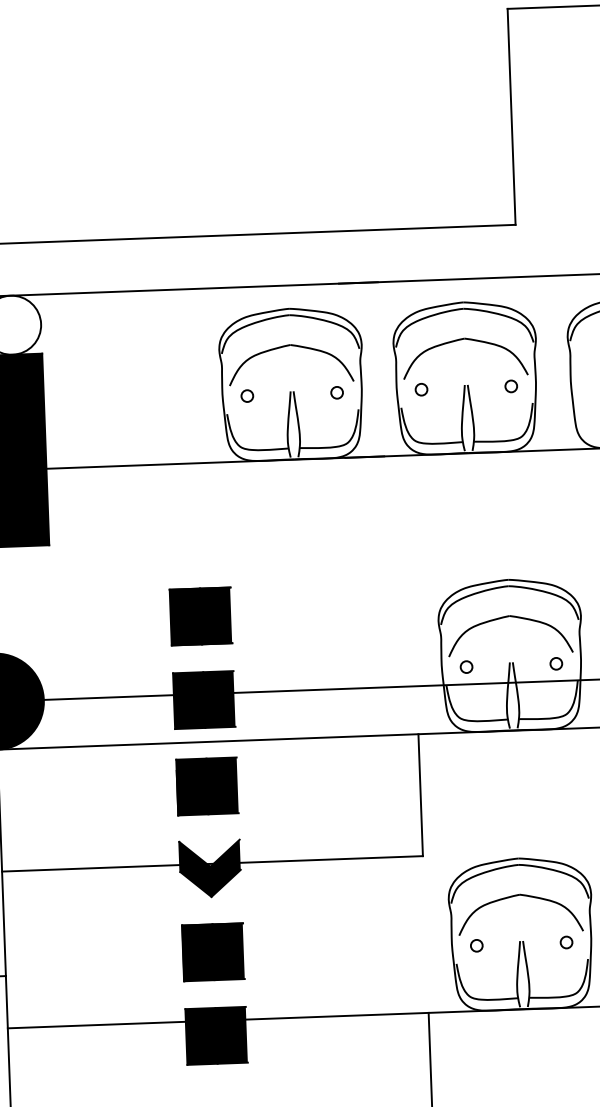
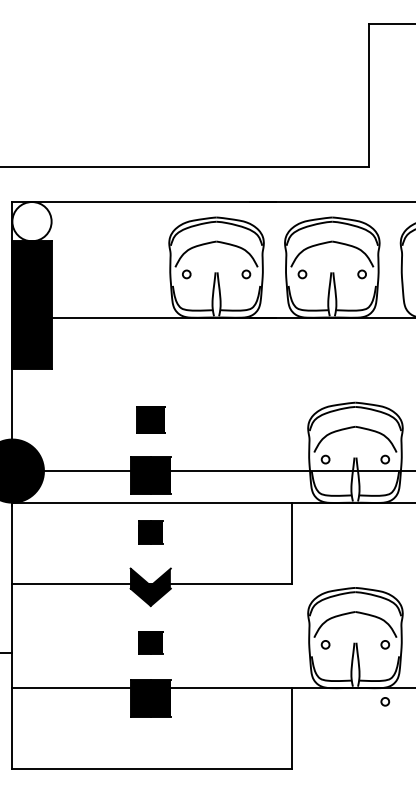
part: (200, 616) -> (150, 419), size x0.7
part: (207, 786) -> (150, 532), size x0.6
part: (213, 951) -> (150, 642), size x0.6
circle: (570, 1027) -> (385, 701), added

